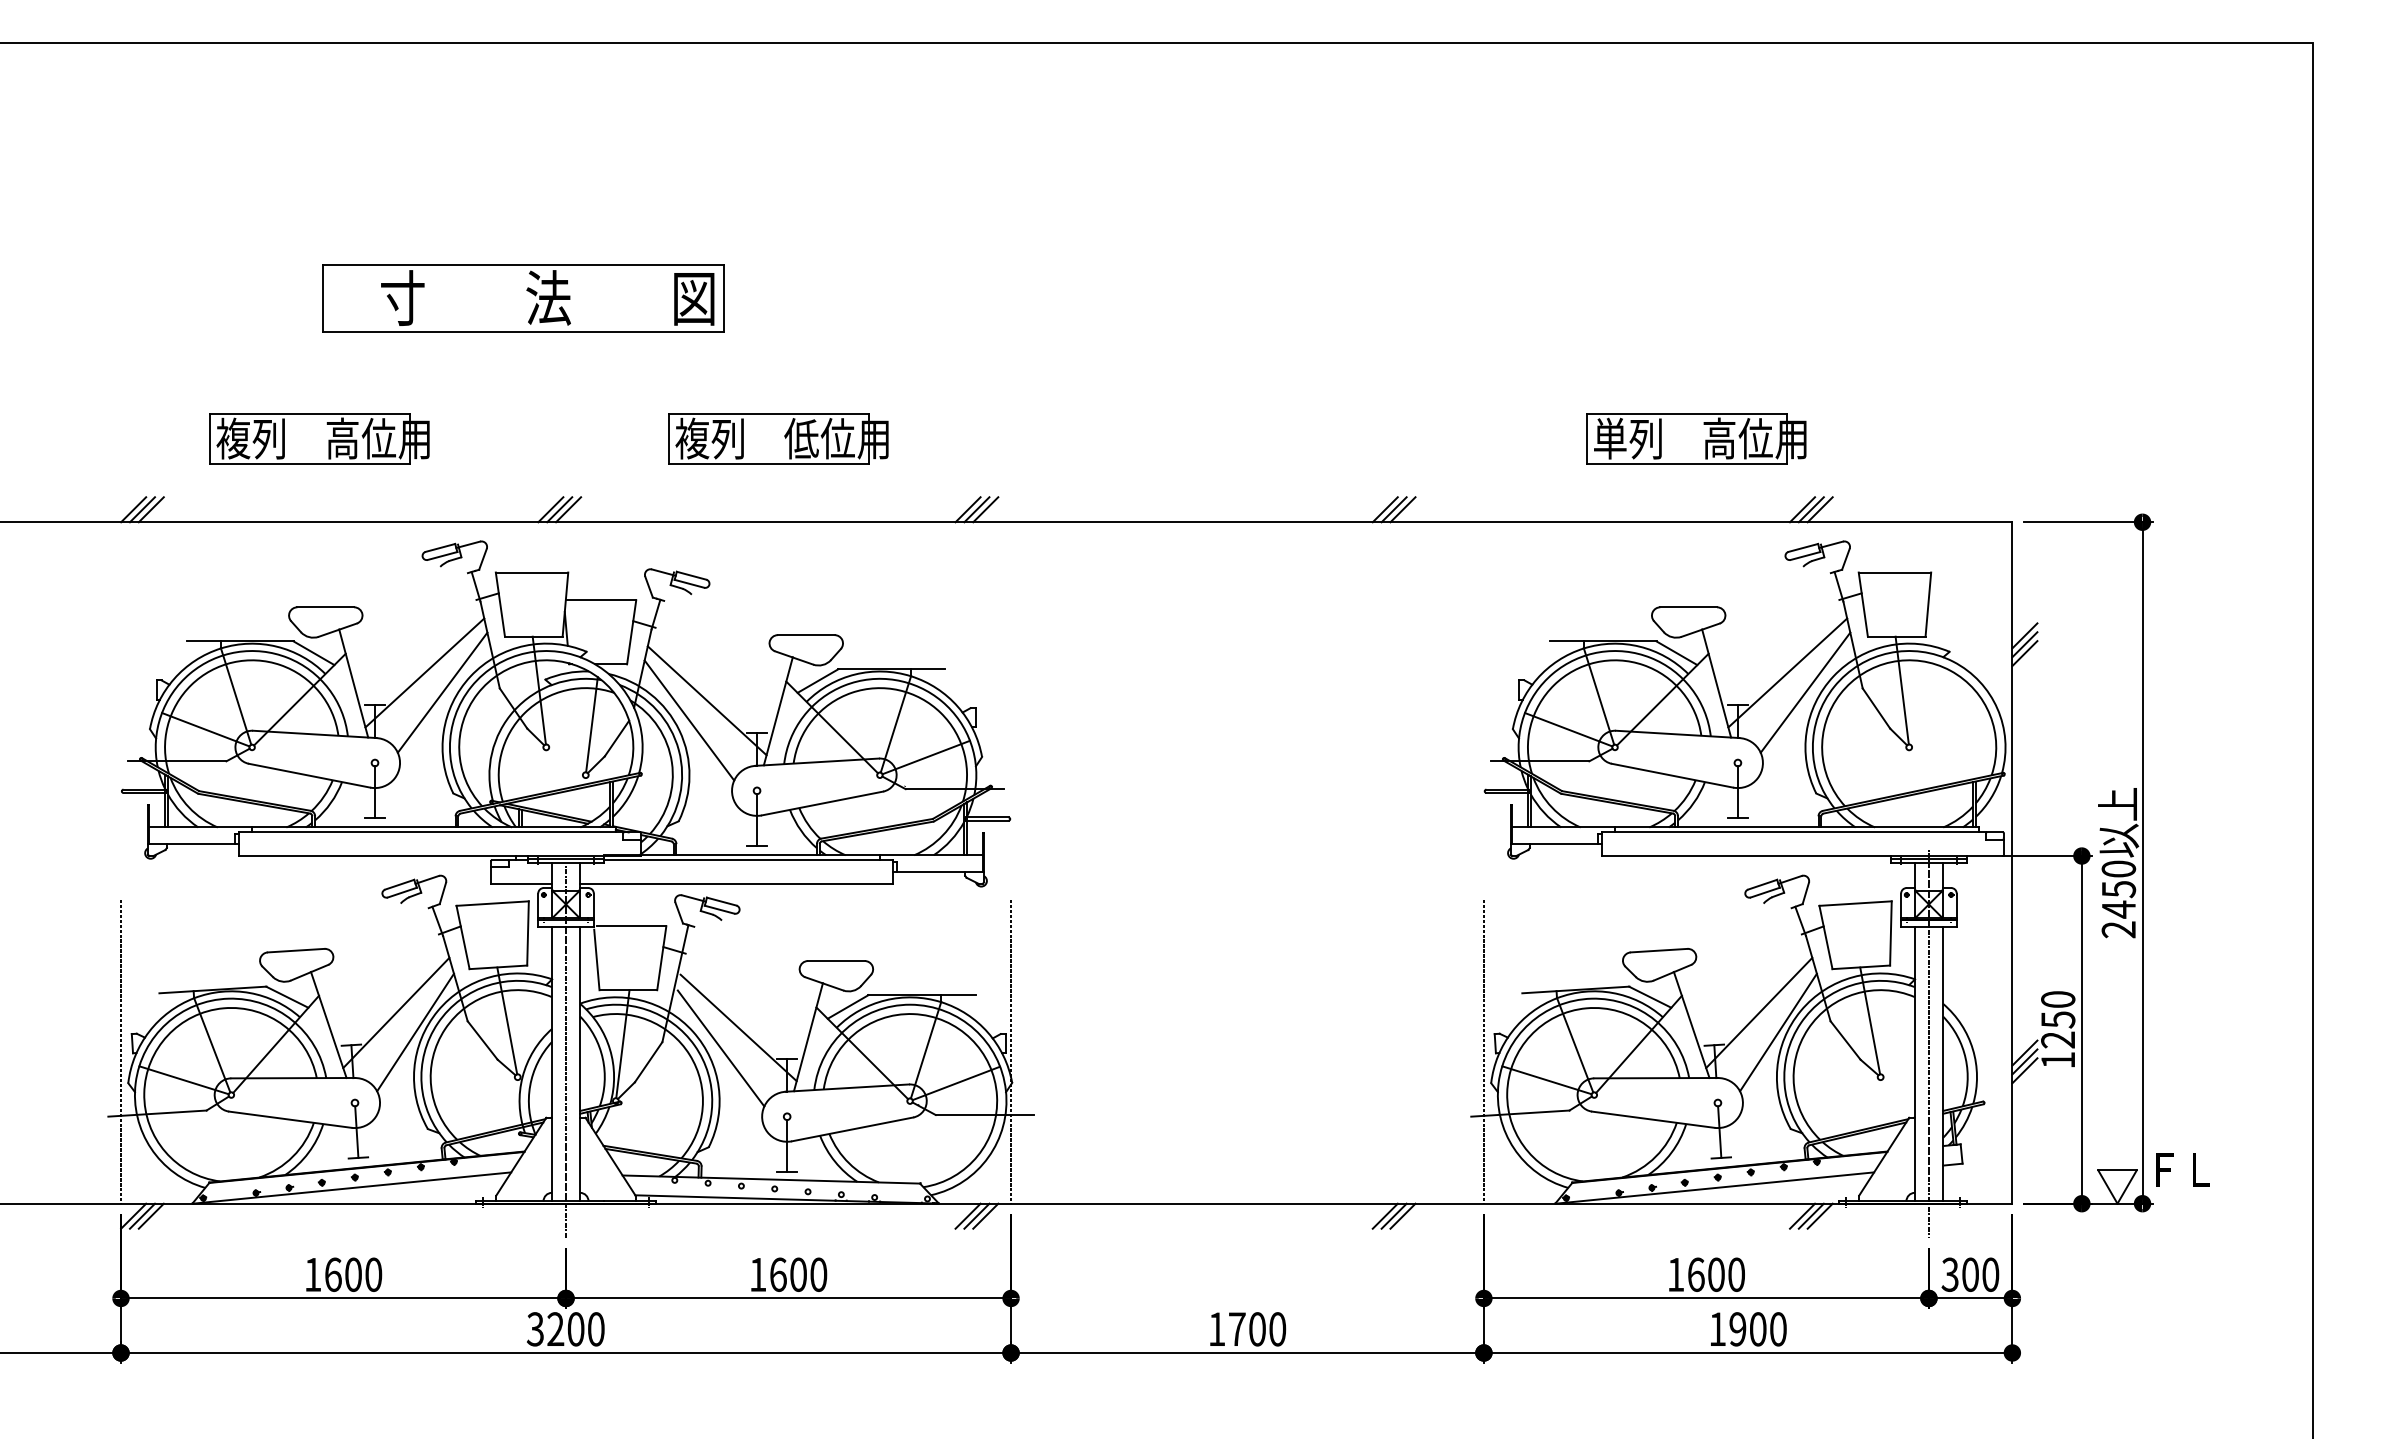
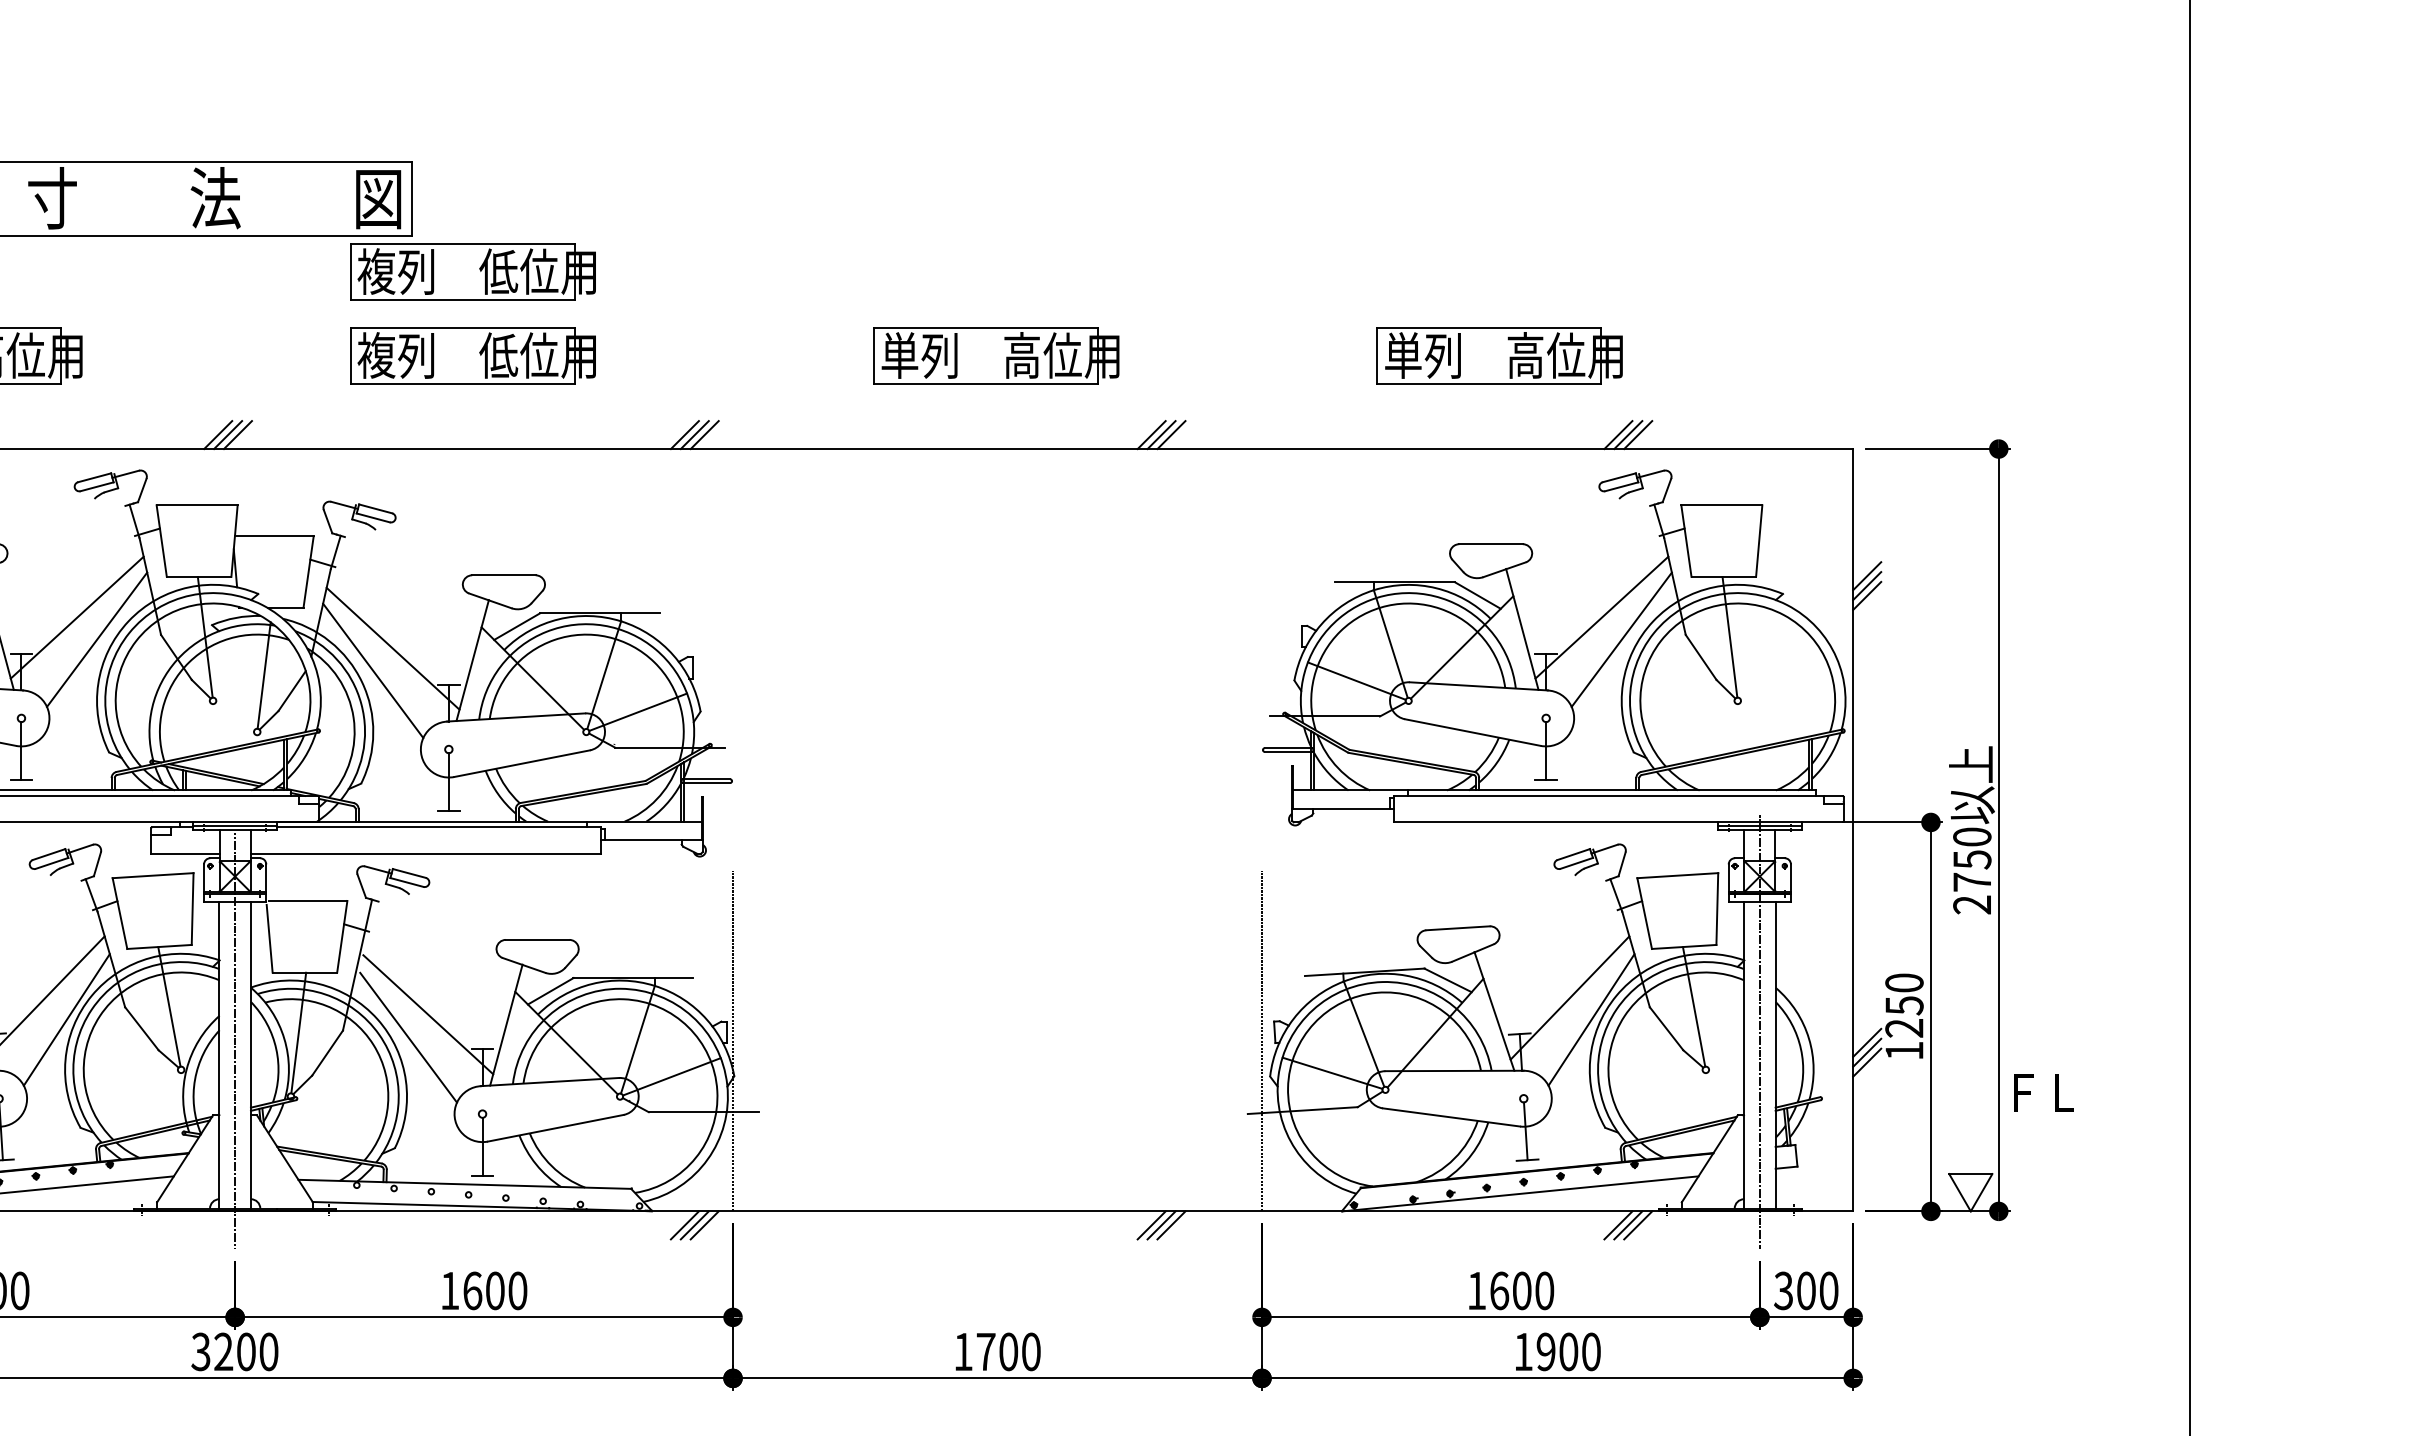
part: (778, 363) -> (472, 271), added
part: (1246, 438) -> (996, 355), added
text: (2118, 909) -> (1971, 882), 2450 -> 2750
text: (2182, 1169) -> (2043, 1092), moved

